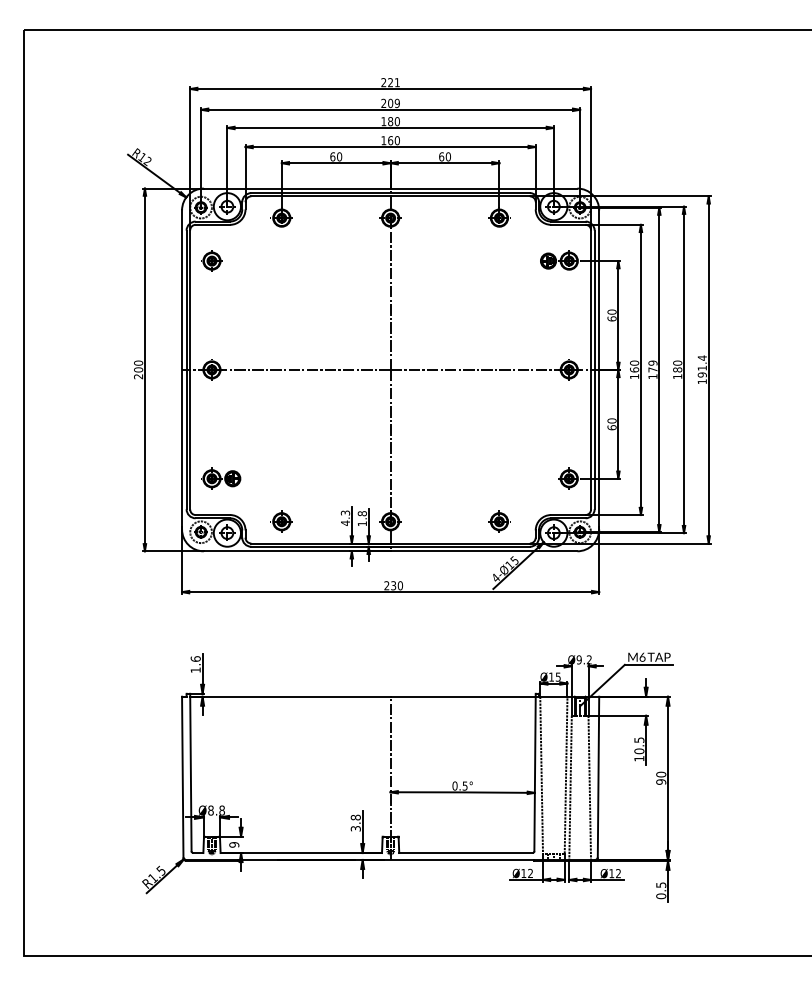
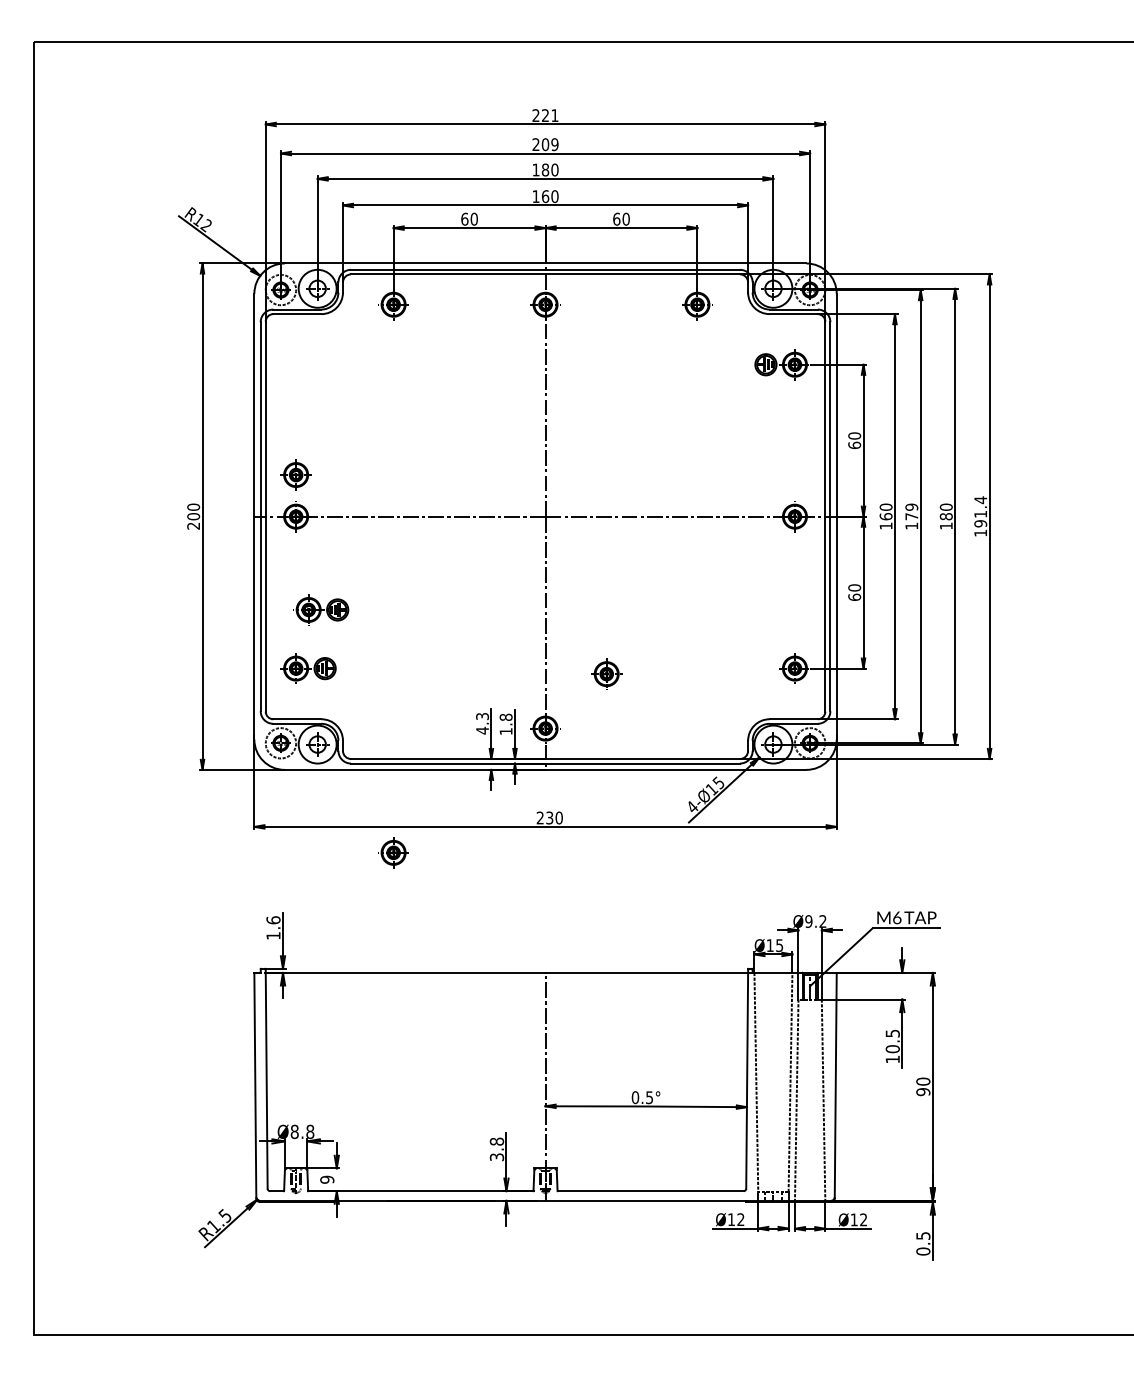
part: (211, 260) -> (295, 474), moved
part: (230, 436) -> (321, 609), added
part: (281, 521) -> (393, 852), moved
part: (499, 521) -> (606, 673), moved

